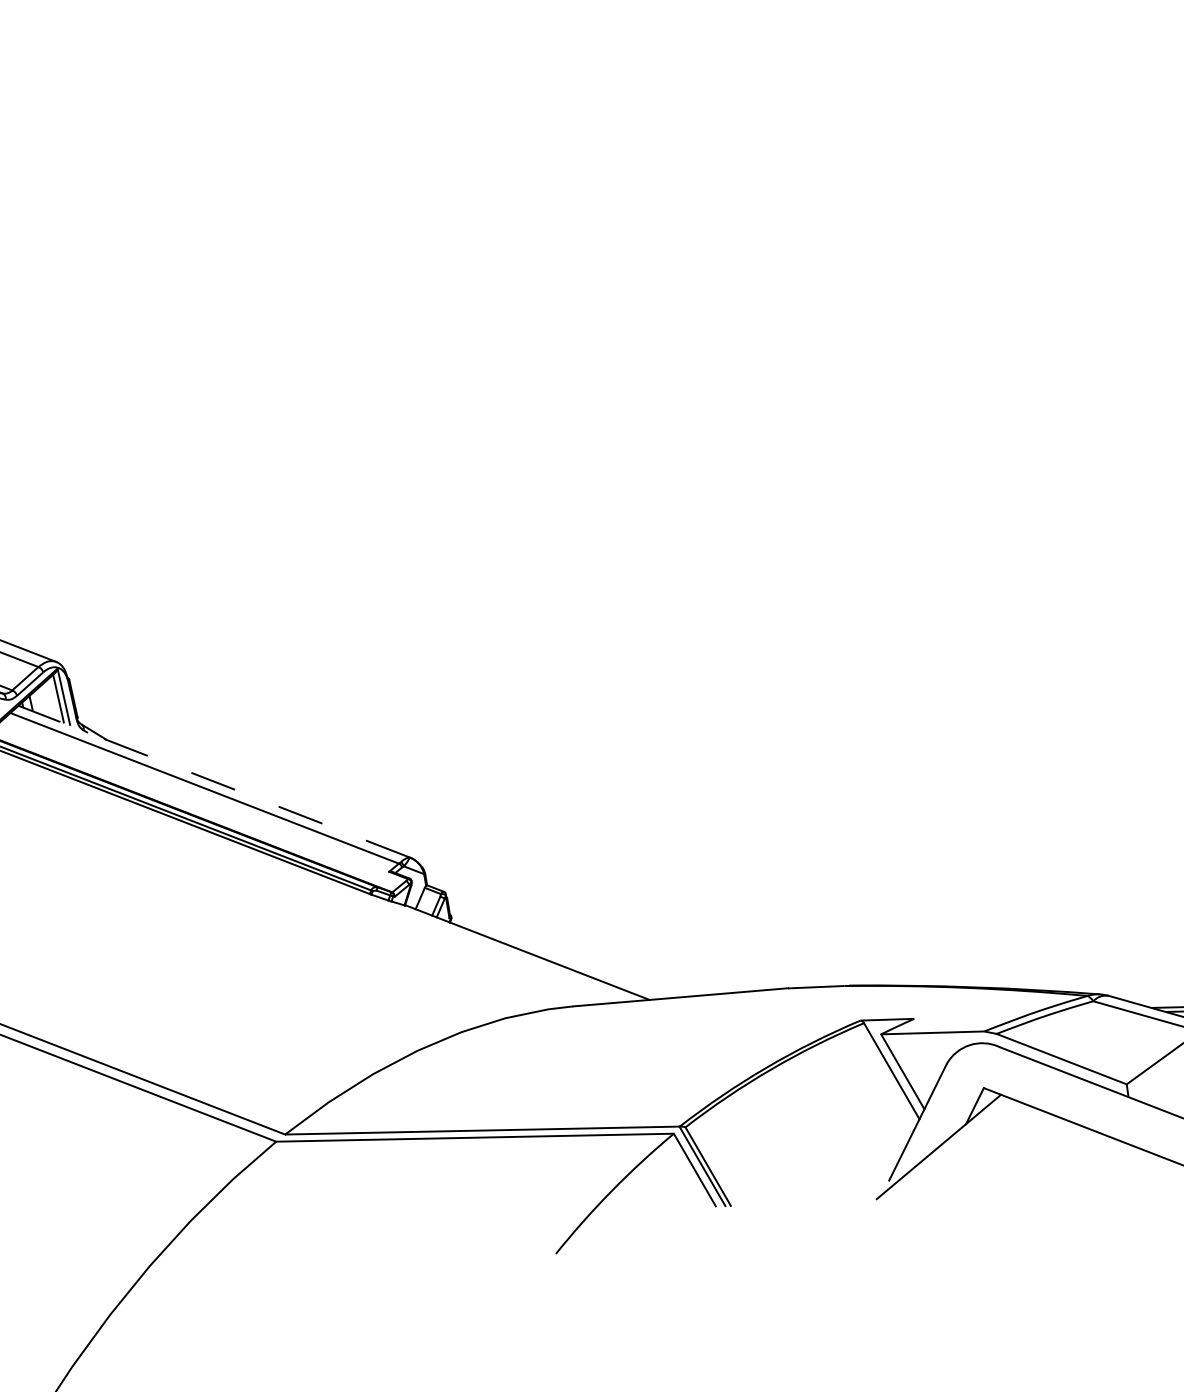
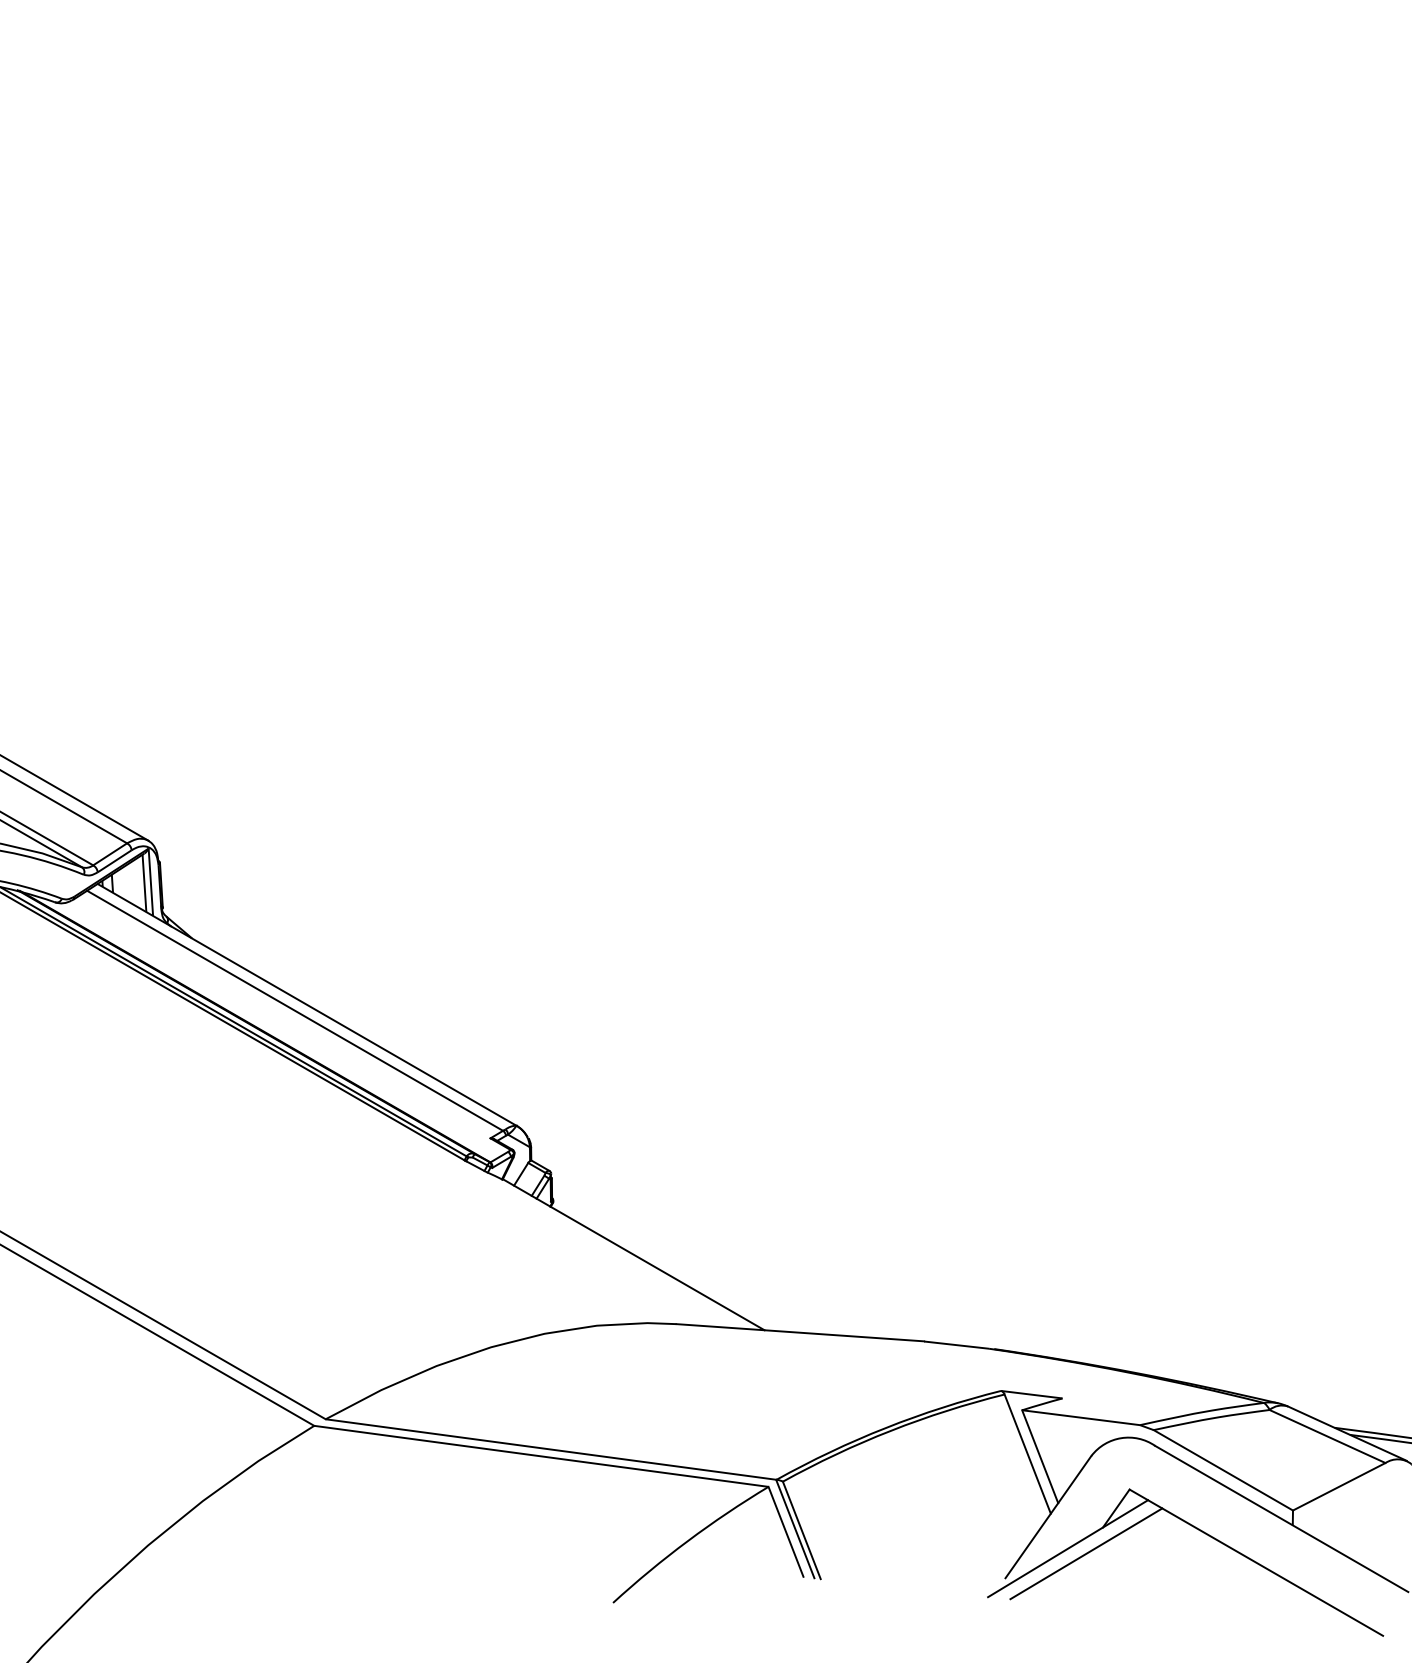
line: (214, 781) -> (307, 1004), dashed -> solid
line: (955, 1148) -> (1086, 1553), added

